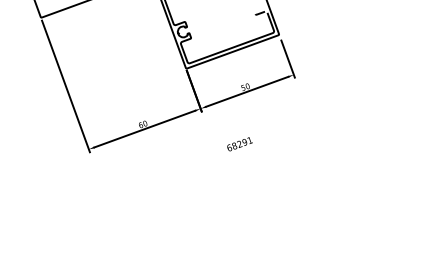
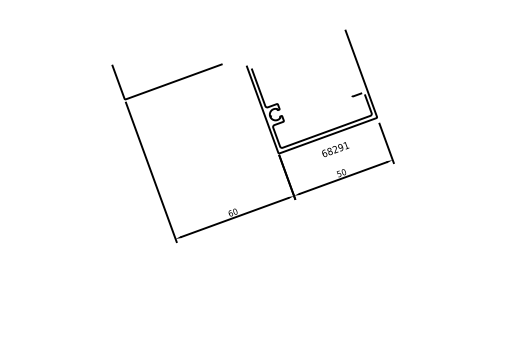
text: (239, 144) -> (335, 149), moved

